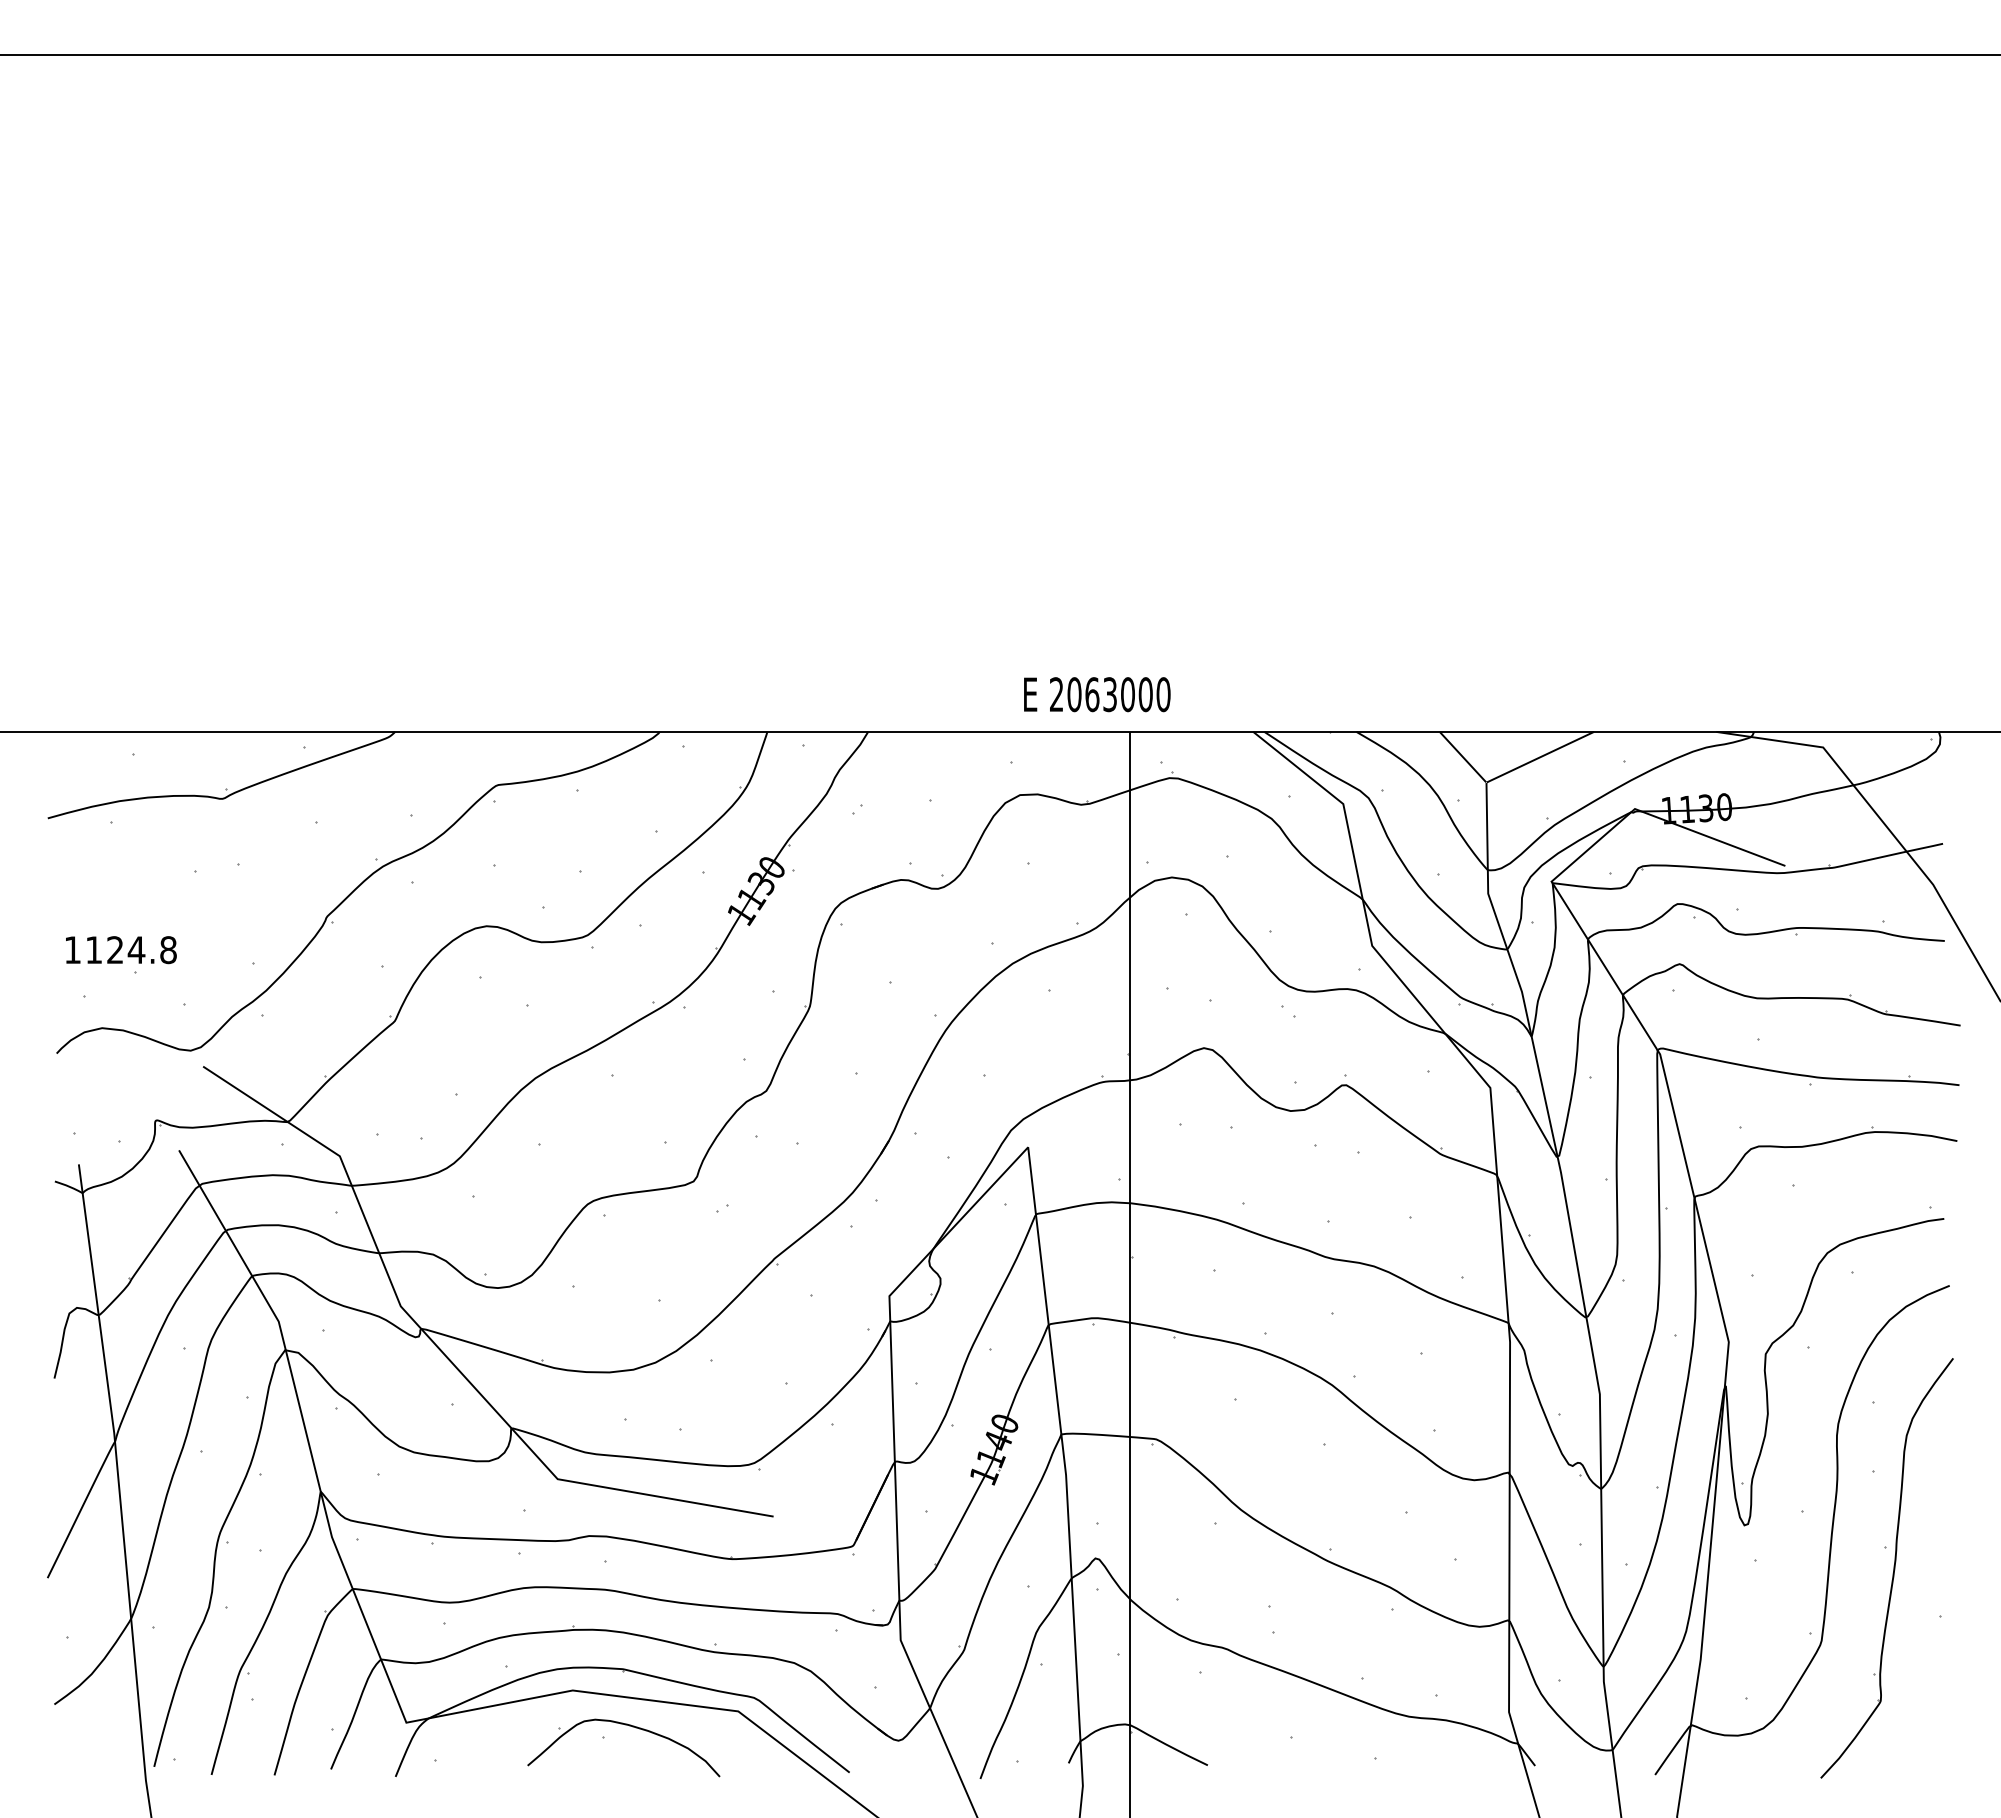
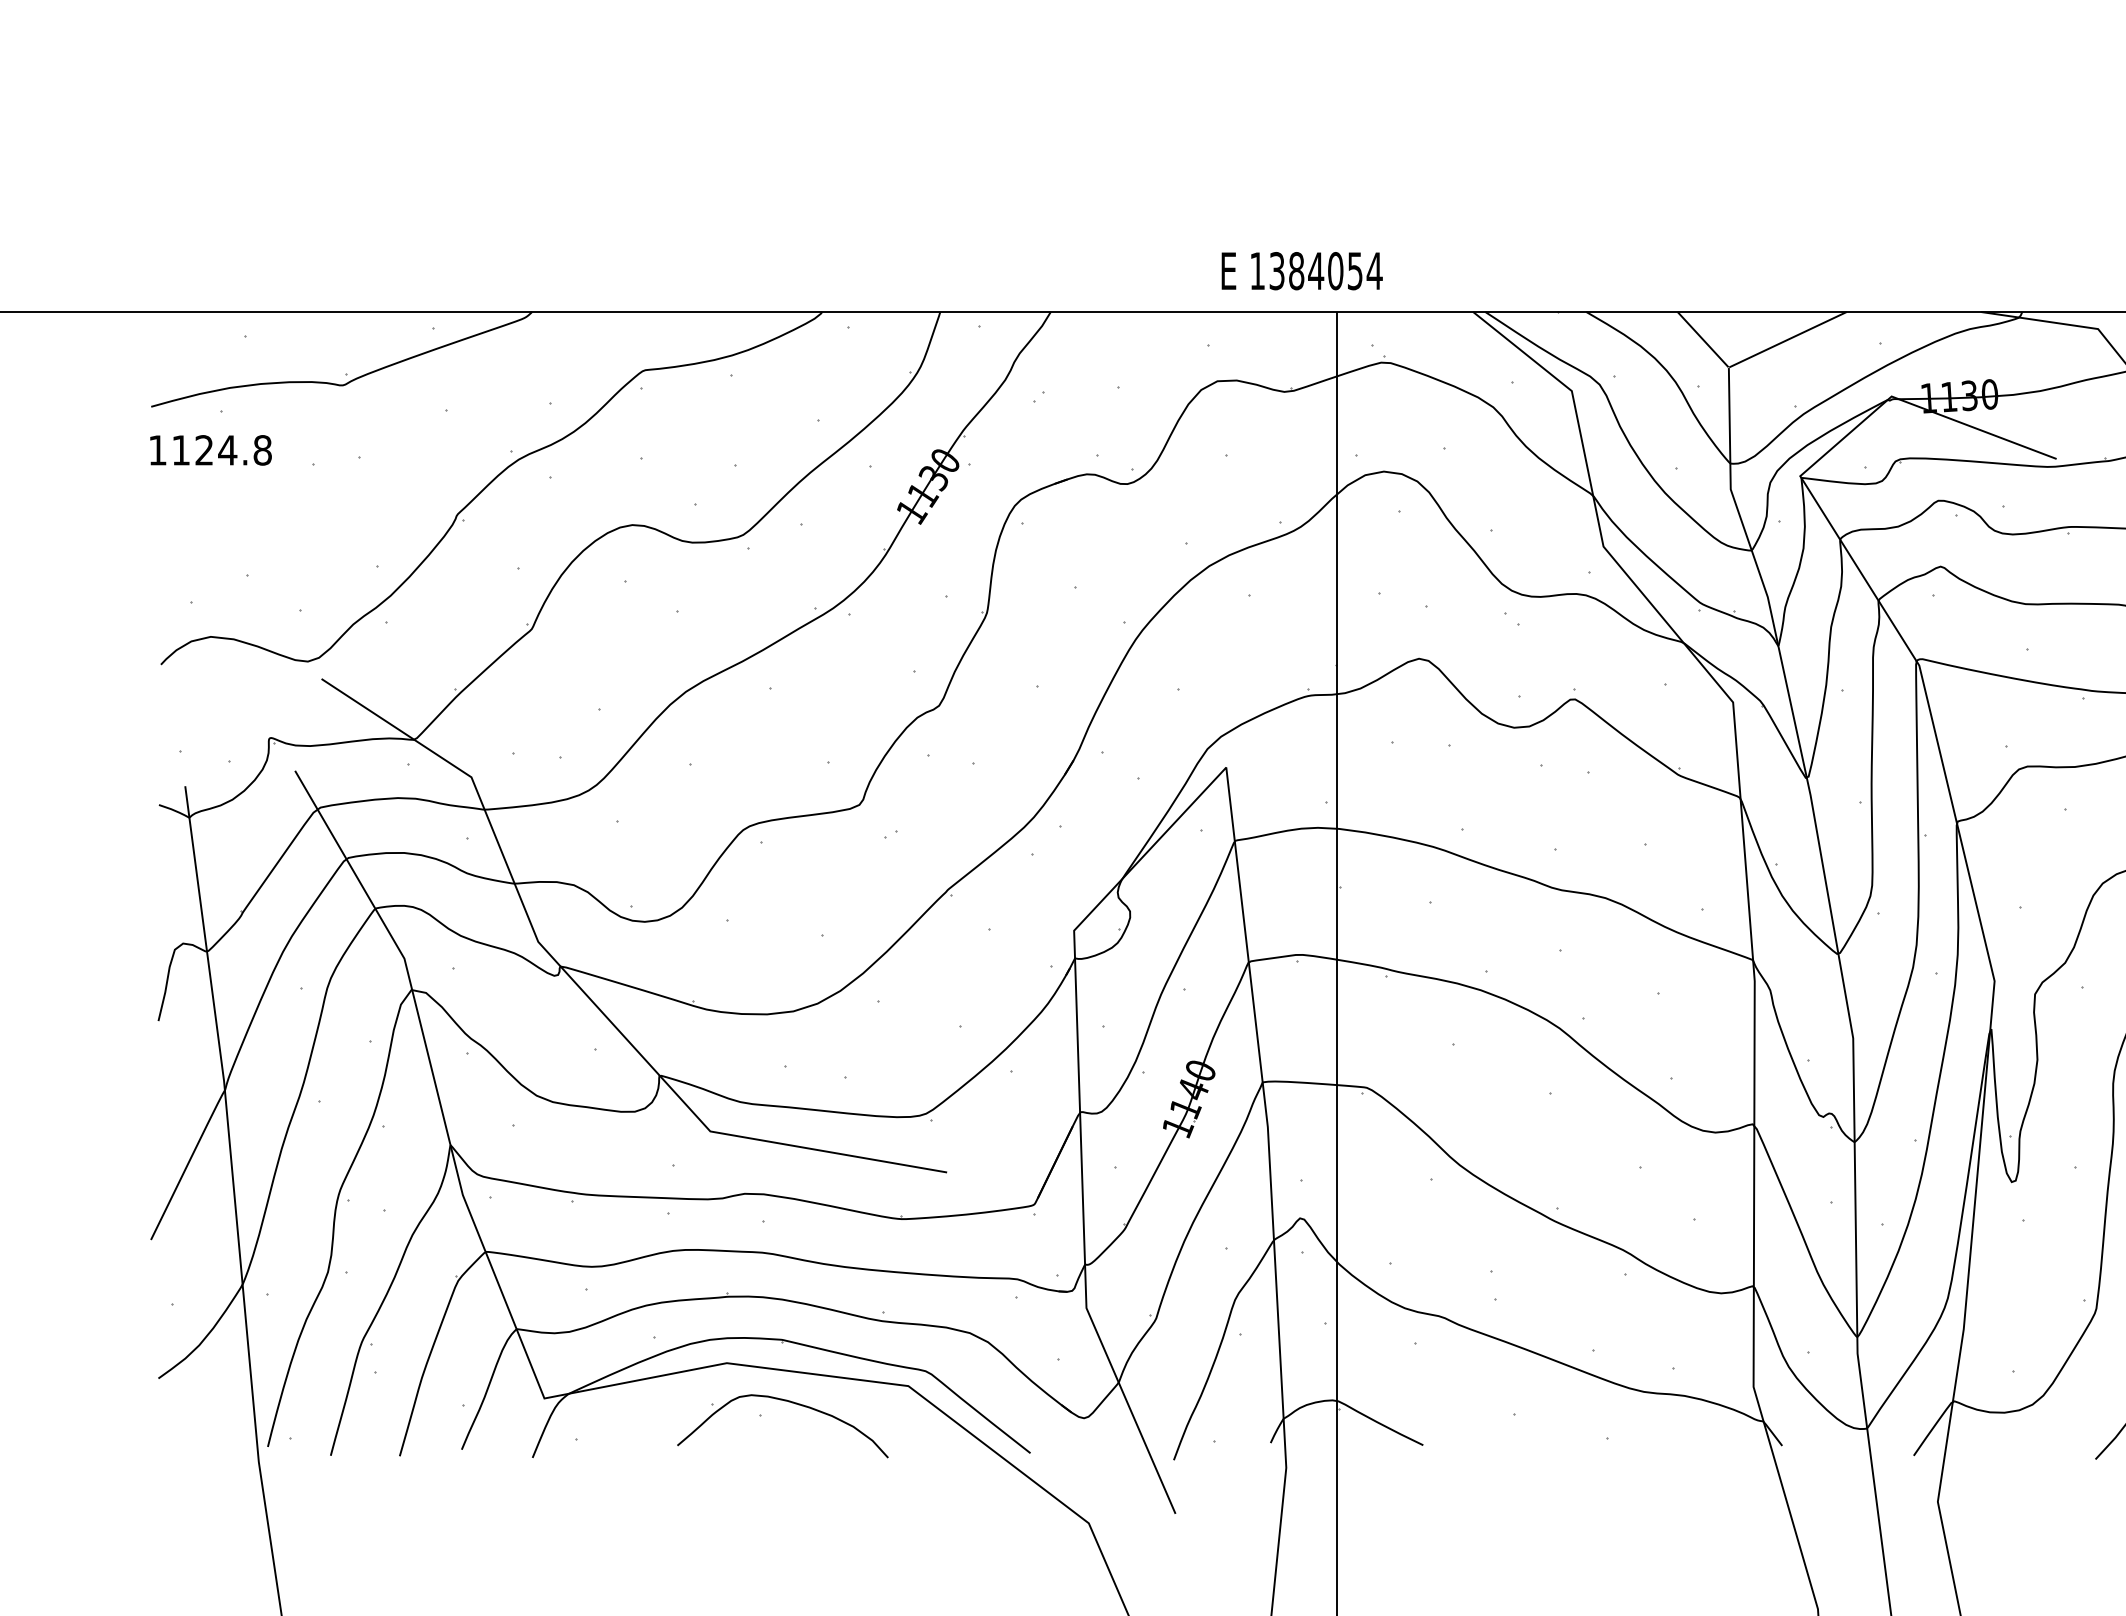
text: (1110, 694) -> (1316, 270), 2063000 -> 1384054
text: (121, 950) -> (211, 450), moved

